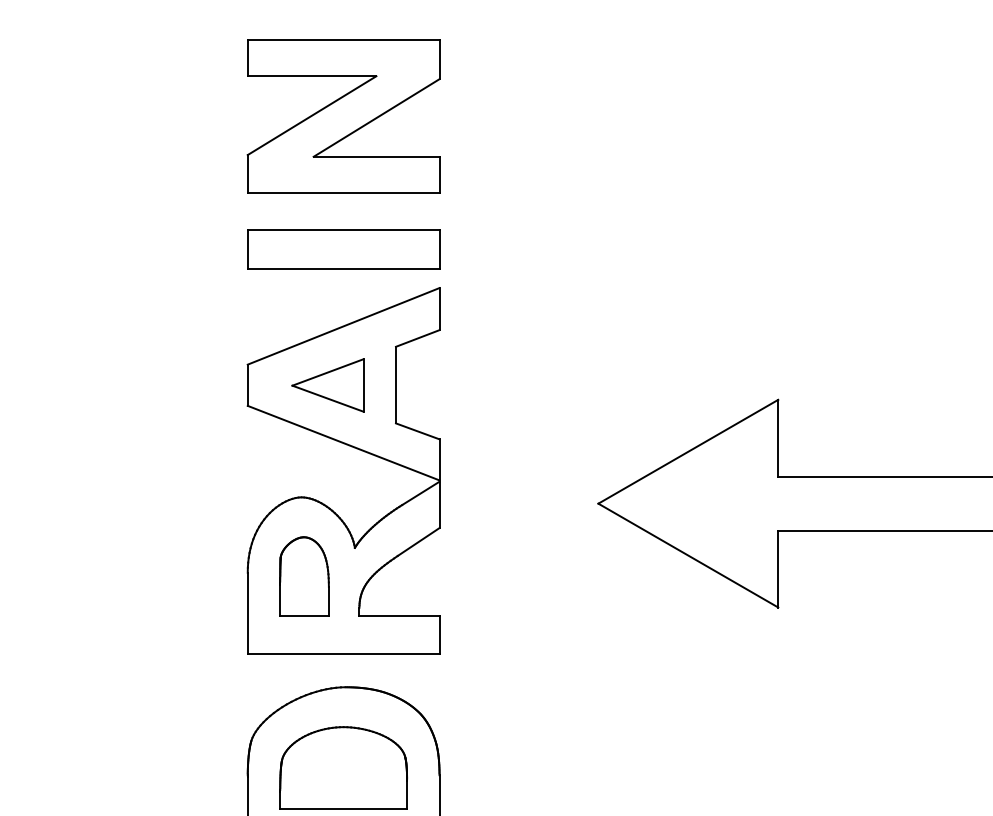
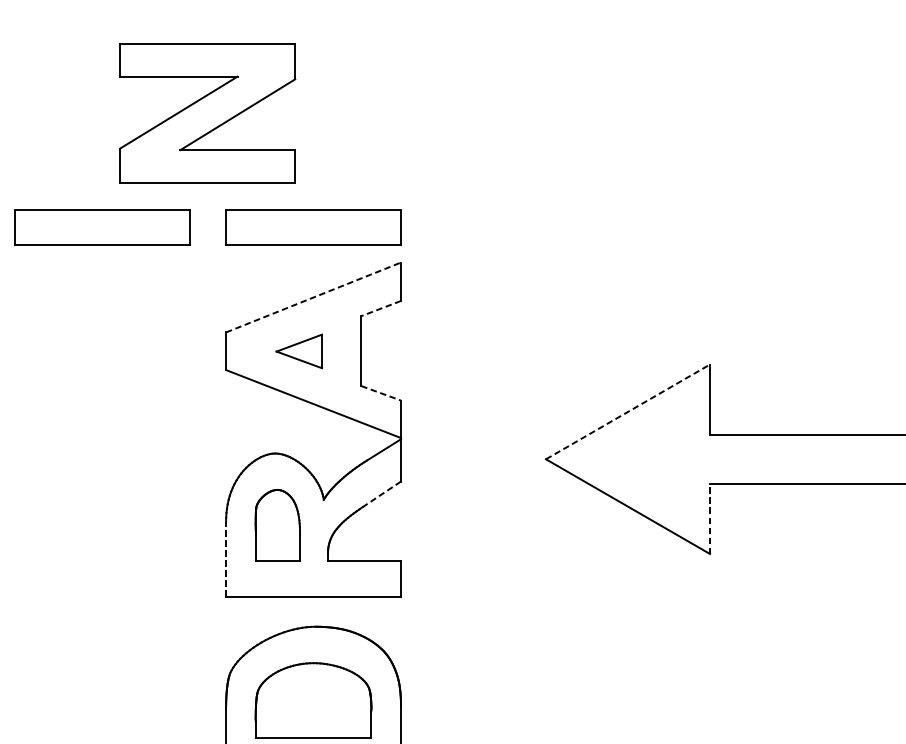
part: (343, 116) -> (207, 113), moved
part: (112, 249) -> (102, 227), added
line: (344, 326) -> (314, 297), solid -> dashed
line: (417, 338) -> (380, 308), solid -> dashed
part: (327, 385) -> (298, 351), size x0.7
line: (418, 431) -> (381, 393), solid -> dashed
line: (688, 451) -> (628, 411), solid -> dashed
line: (418, 542) -> (381, 494), solid -> dashed
line: (778, 568) -> (710, 518), solid -> dashed
line: (247, 613) -> (225, 559), solid -> dashed

